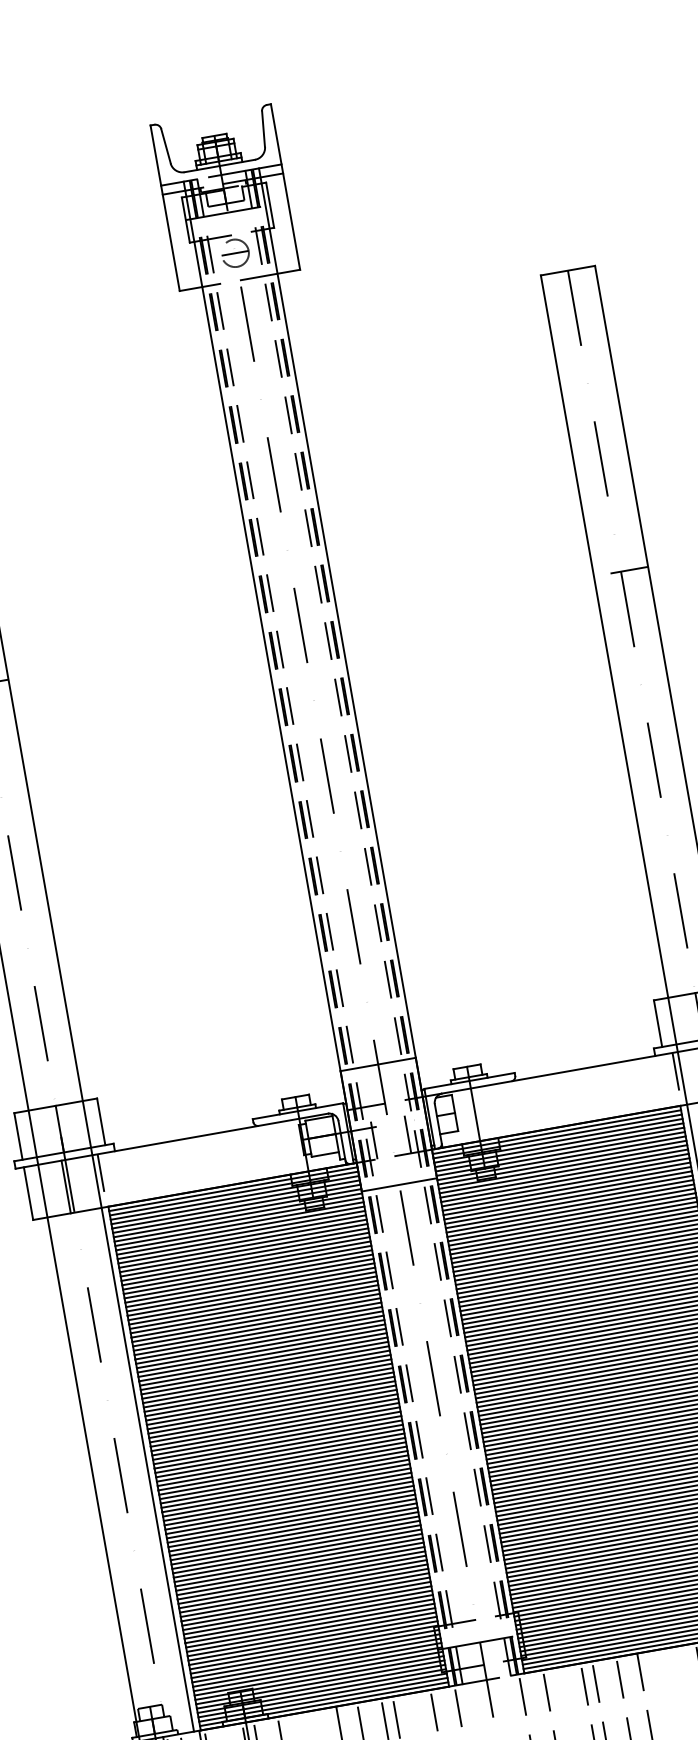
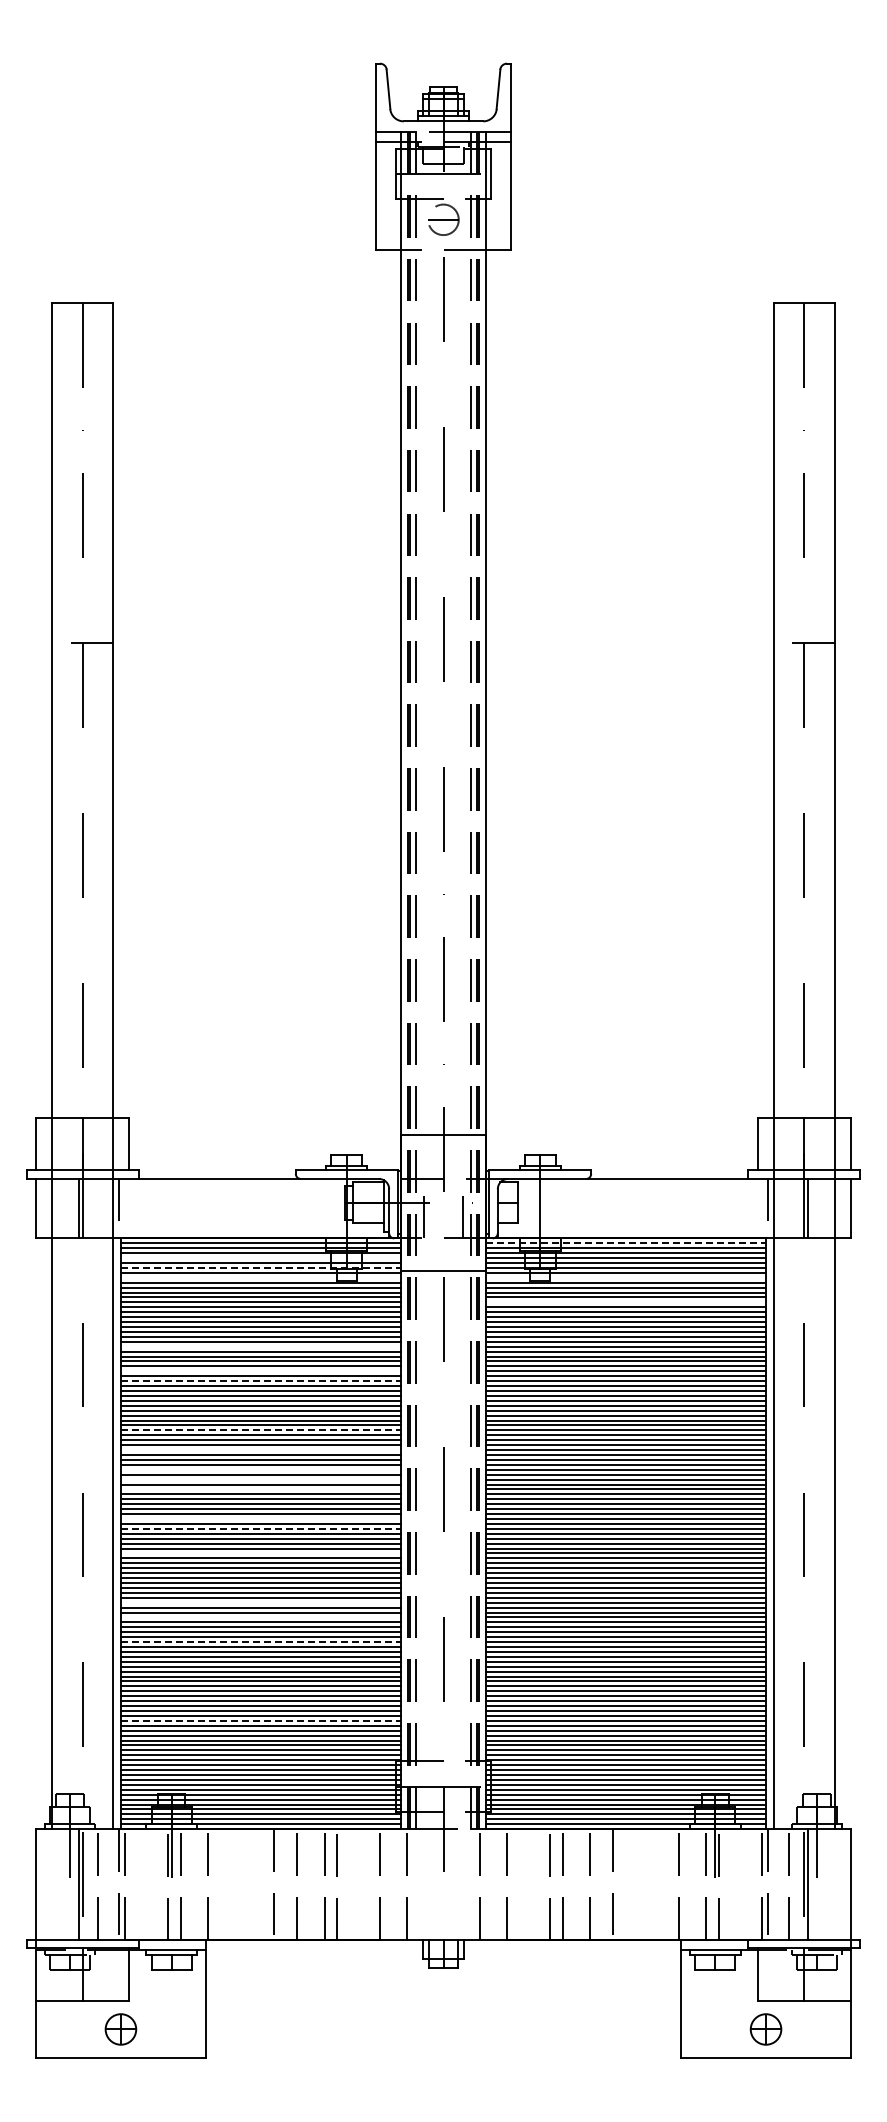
line: (557, 1132) -> (626, 1243), solid -> dashed
line: (561, 1162) -> (625, 1277), removed
line: (565, 1184) -> (625, 1302), removed
line: (235, 1202) -> (260, 1258), removed
line: (237, 1210) -> (261, 1267), solid -> dashed
line: (238, 1219) -> (260, 1277), removed
line: (249, 1280) -> (260, 1346), removed
line: (252, 1302) -> (260, 1371), removed
line: (255, 1311) -> (261, 1381), solid -> dashed
line: (263, 1355) -> (261, 1430), solid -> dashed
line: (265, 1372) -> (260, 1450), removed
line: (268, 1389) -> (260, 1469), removed
line: (269, 1398) -> (260, 1479), removed
line: (271, 1407) -> (260, 1489), removed
line: (276, 1434) -> (260, 1519), removed
line: (278, 1441) -> (261, 1528), solid -> dashed
line: (281, 1464) -> (260, 1553), removed
line: (289, 1507) -> (260, 1602), removed
line: (291, 1520) -> (260, 1617), removed
line: (296, 1542) -> (261, 1642), solid -> dashed
line: (308, 1612) -> (261, 1720), solid -> dashed

